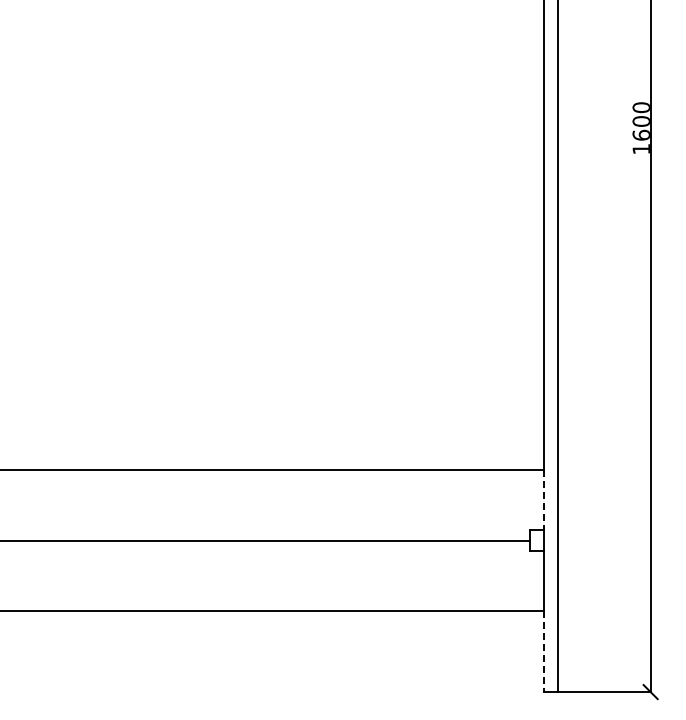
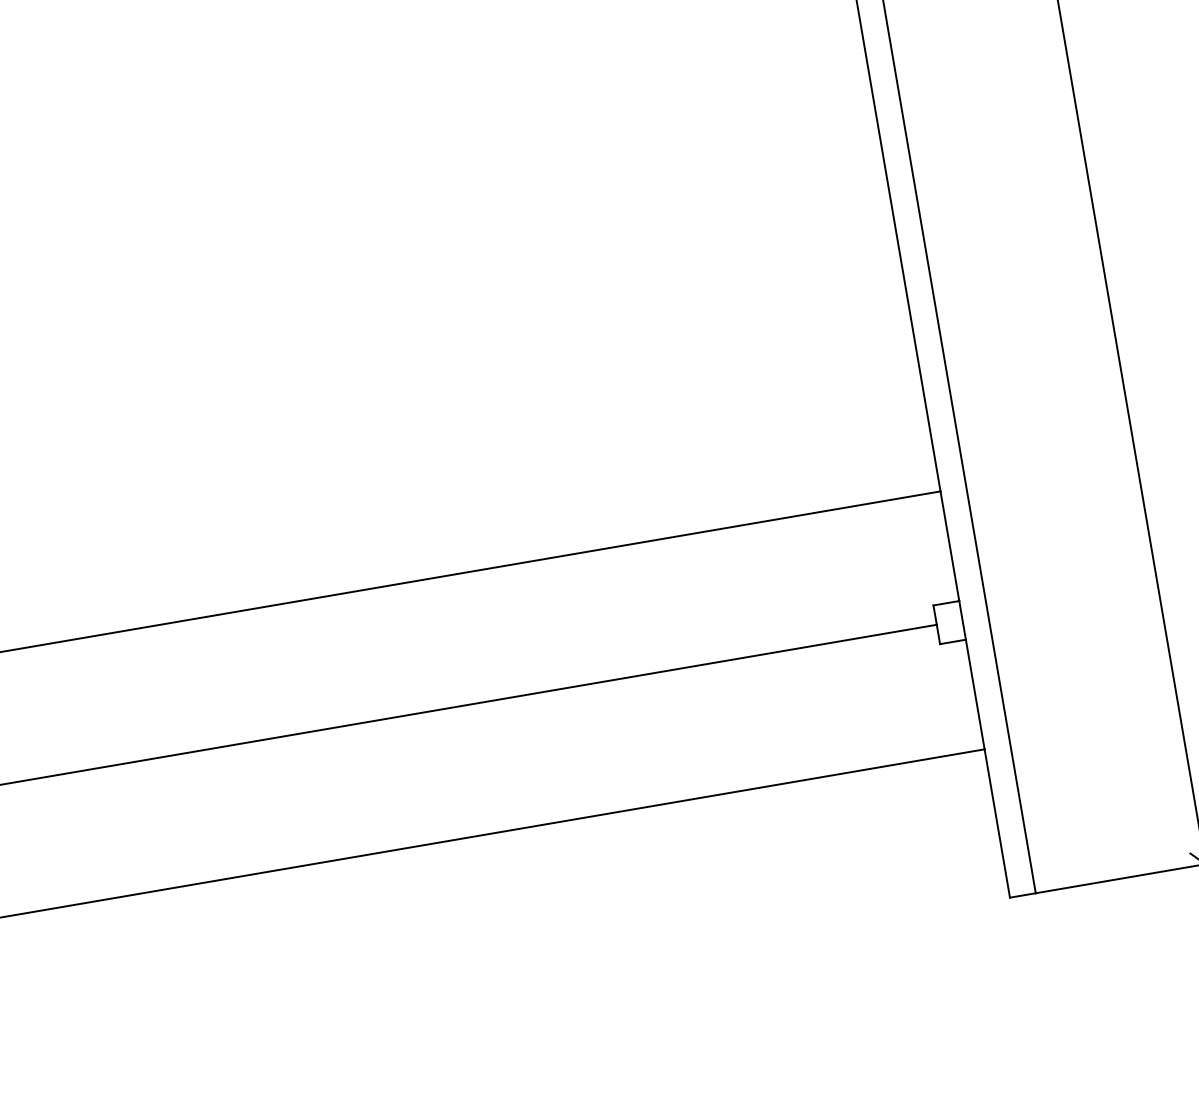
line: (543, 500) -> (949, 547), dashed -> solid
line: (543, 651) -> (996, 823), dashed -> solid

